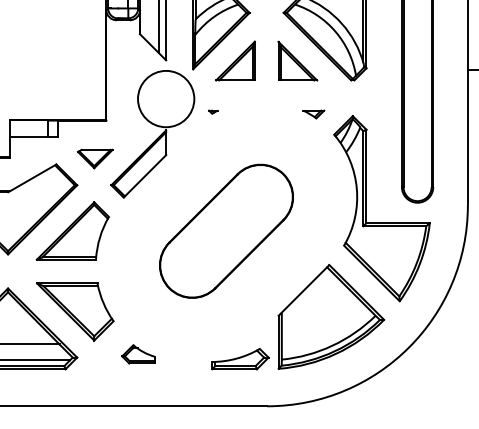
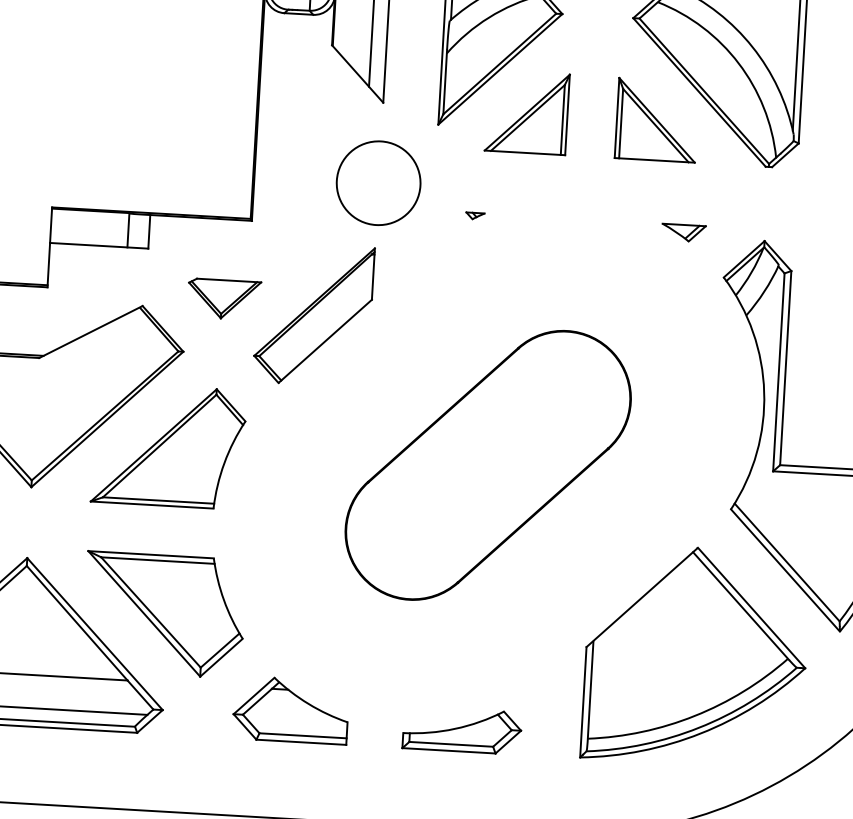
circle: (166, 98) -> (379, 182), size x0.71
part: (138, 354) -> (290, 710), size x1.67
part: (240, 358) -> (462, 729), moved

